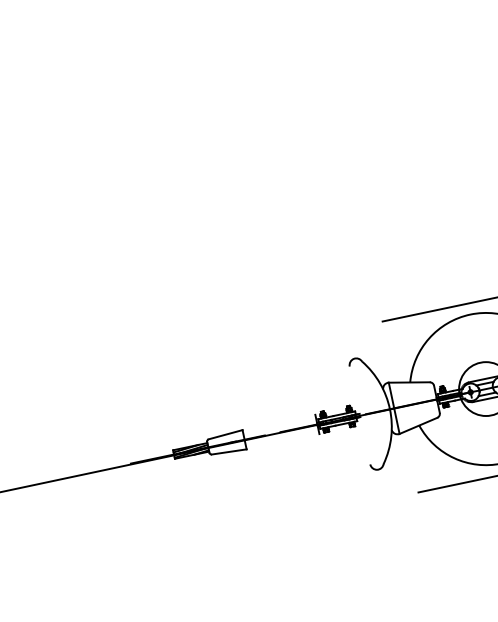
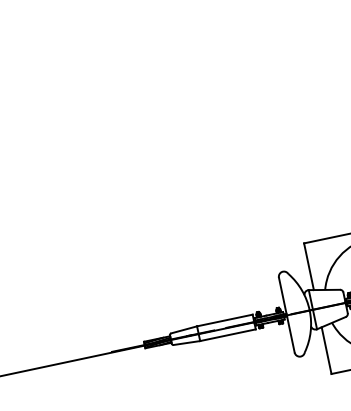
line: (388, 351) -> (308, 266), added
line: (359, 415) -> (286, 315), added
line: (278, 422) -> (224, 320), added
line: (282, 441) -> (227, 335), added
line: (411, 461) -> (326, 350), added

